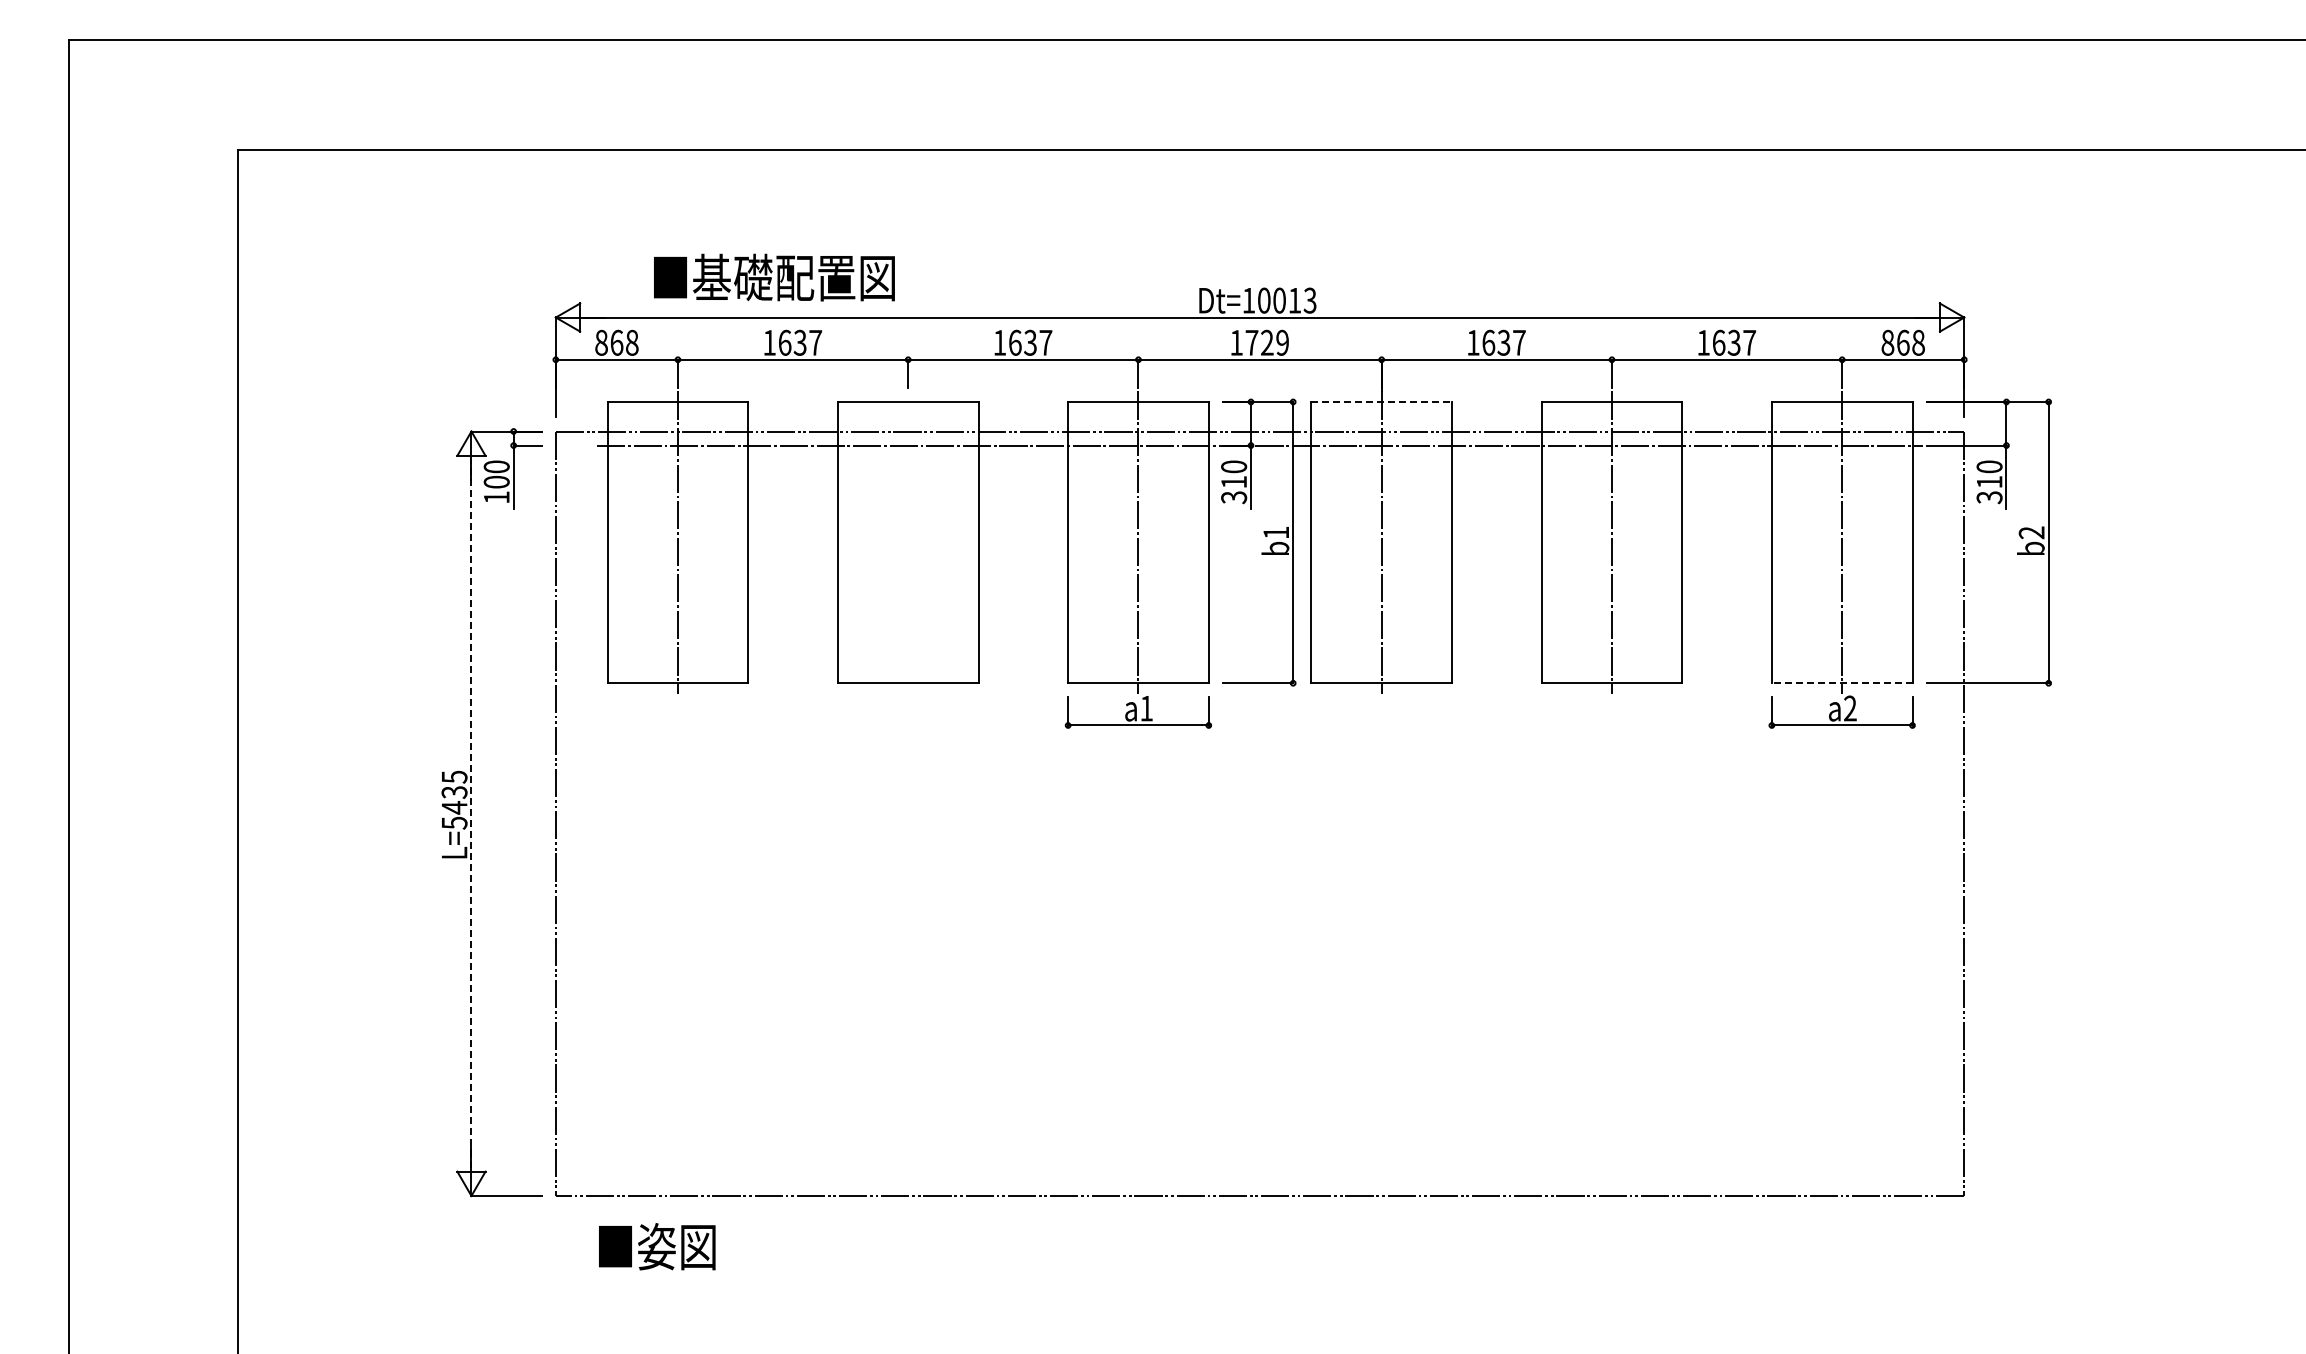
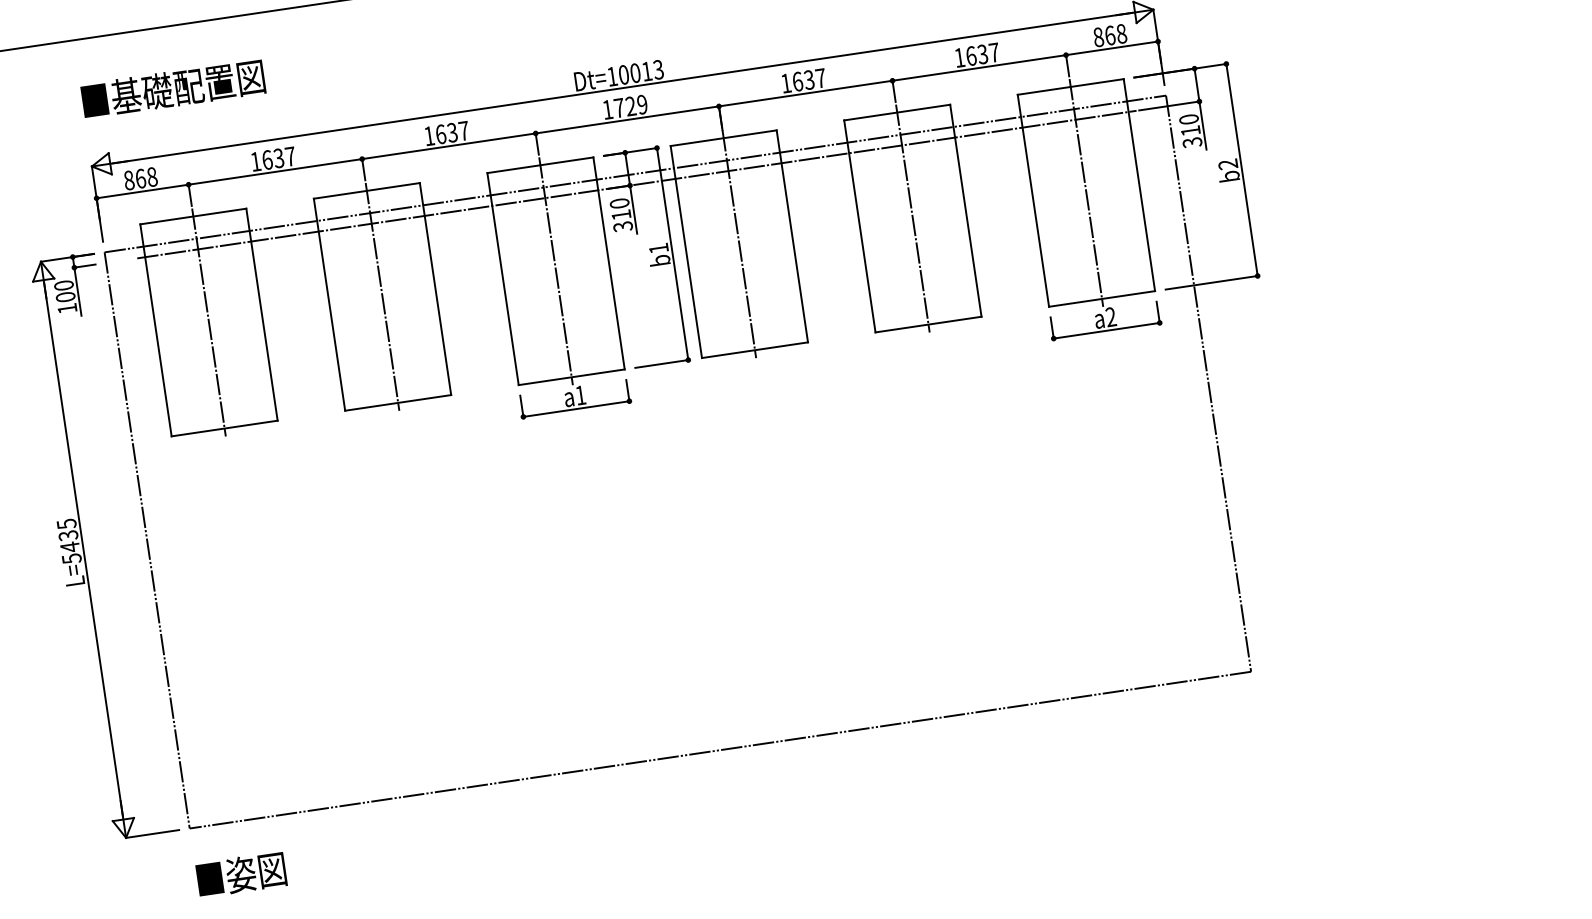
text: (774, 277) -> (173, 88), moved
line: (1382, 401) -> (724, 137), dashed -> solid
line: (908, 542) -> (382, 296), added
line: (1841, 683) -> (1101, 299), dashed -> solid
line: (471, 813) -> (83, 549), dashed -> solid
text: (657, 1246) -> (241, 874), moved

